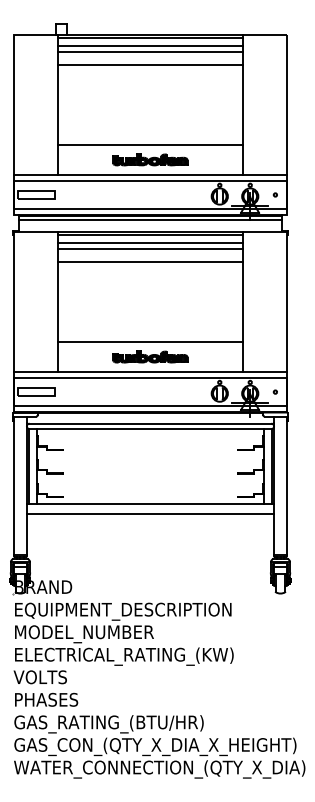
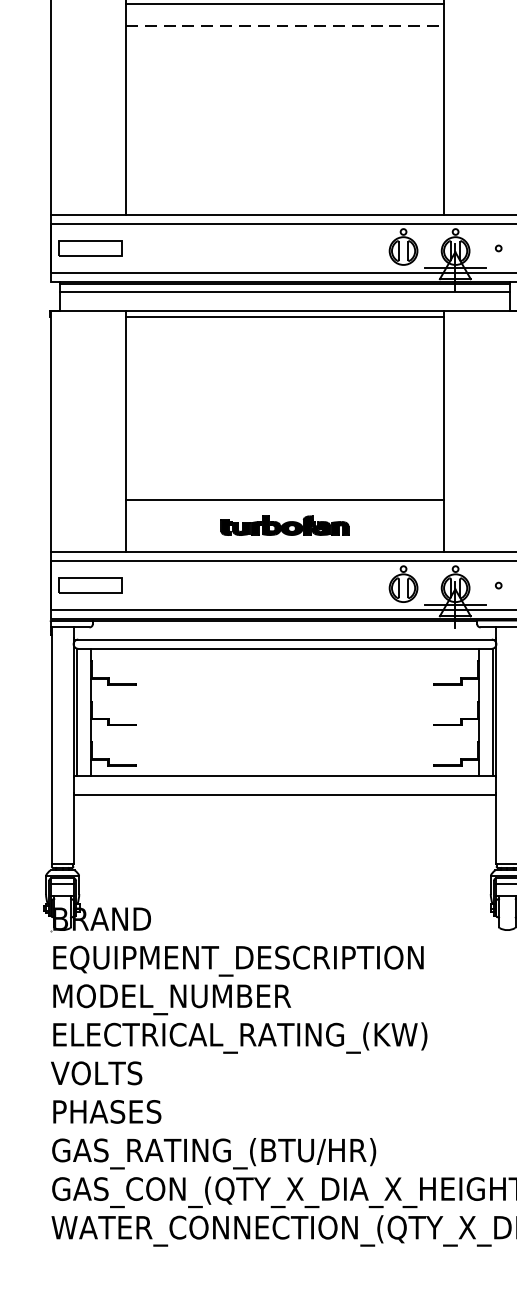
line: (150, 64) -> (285, 25), solid -> dashed
line: (150, 144) -> (285, 162), removed
part: (150, 159) -> (285, 187), removed
line: (150, 243) -> (285, 331), removed
line: (150, 248) -> (285, 339), removed
line: (150, 262) -> (285, 363), removed

